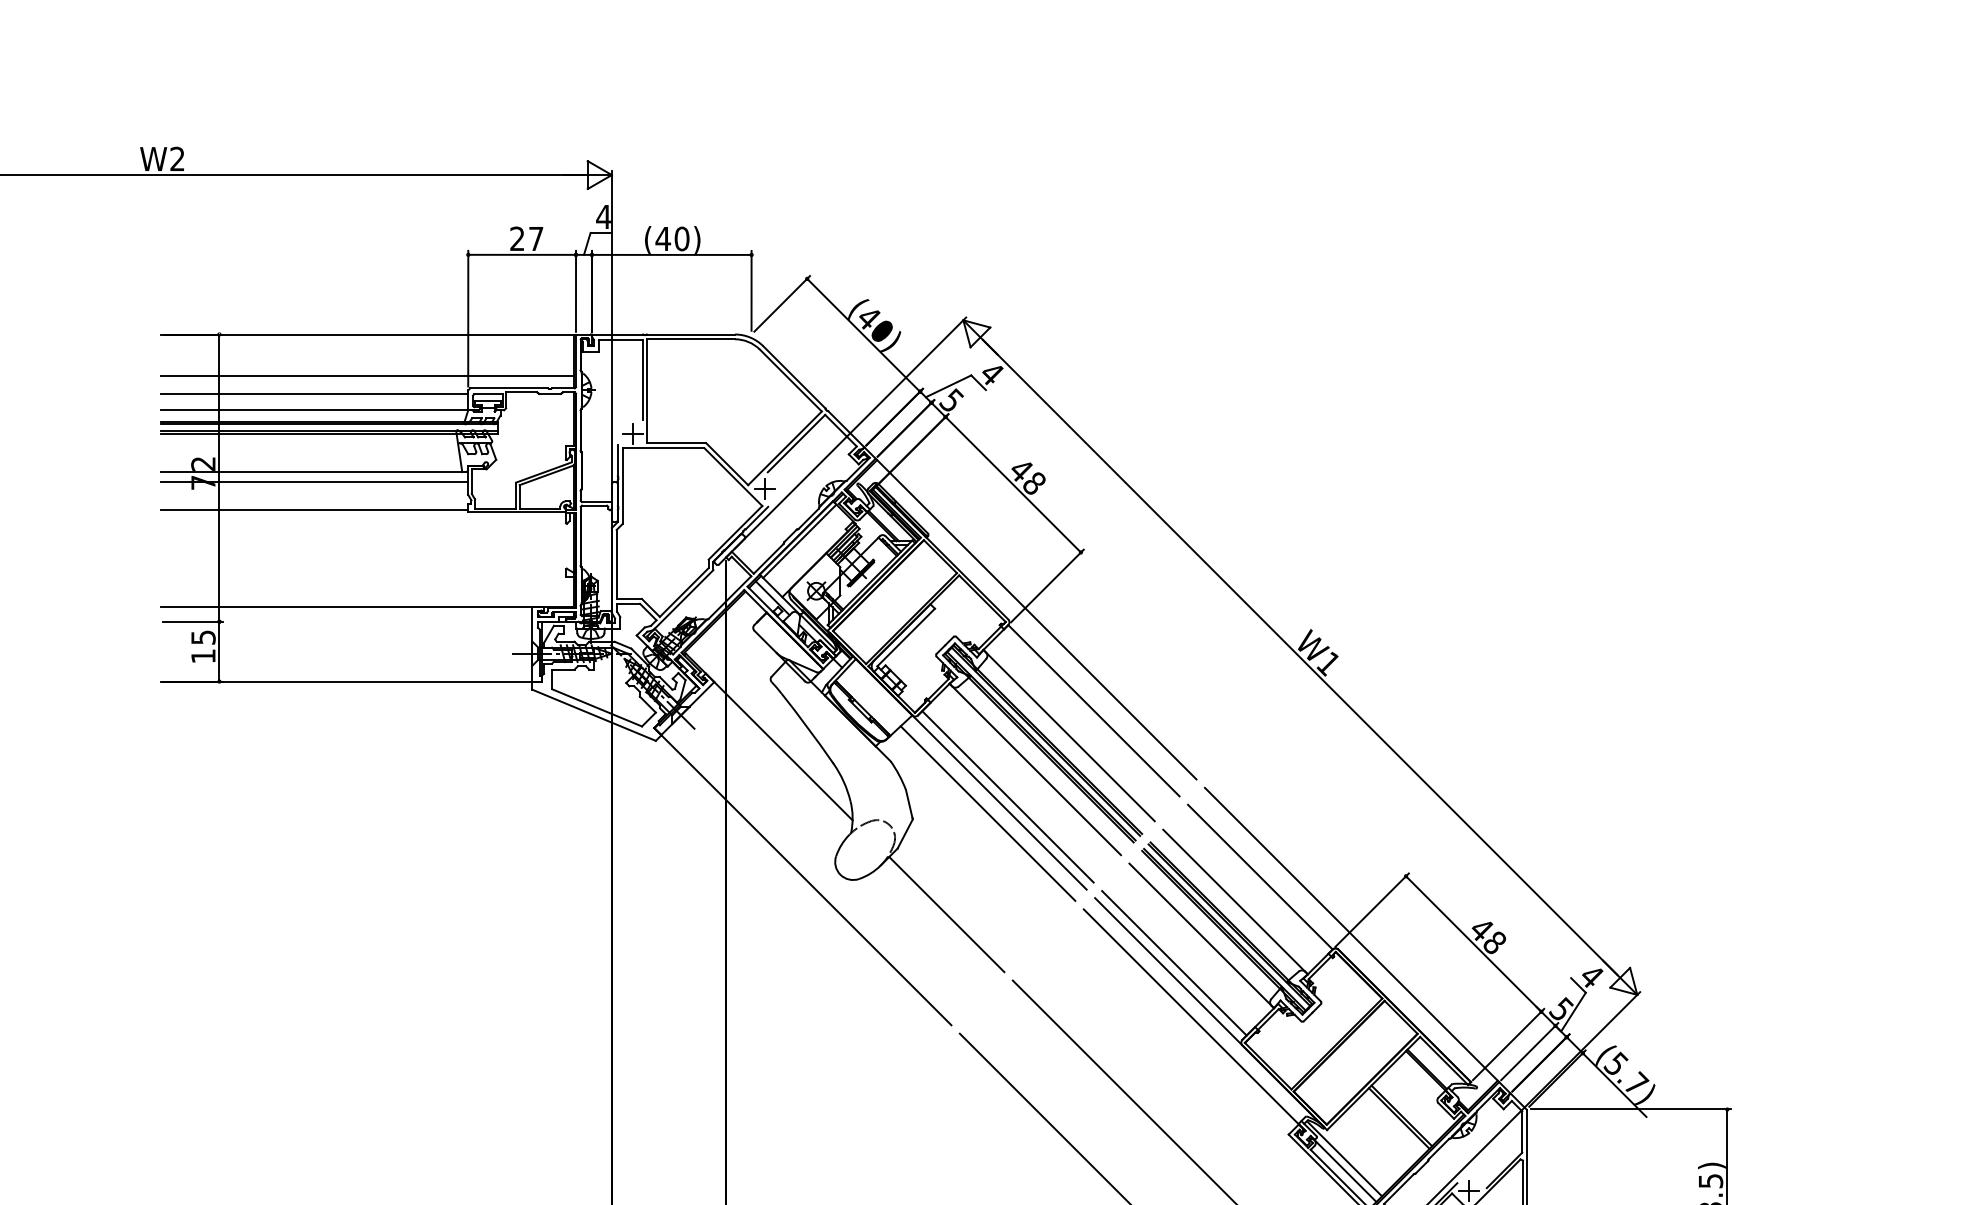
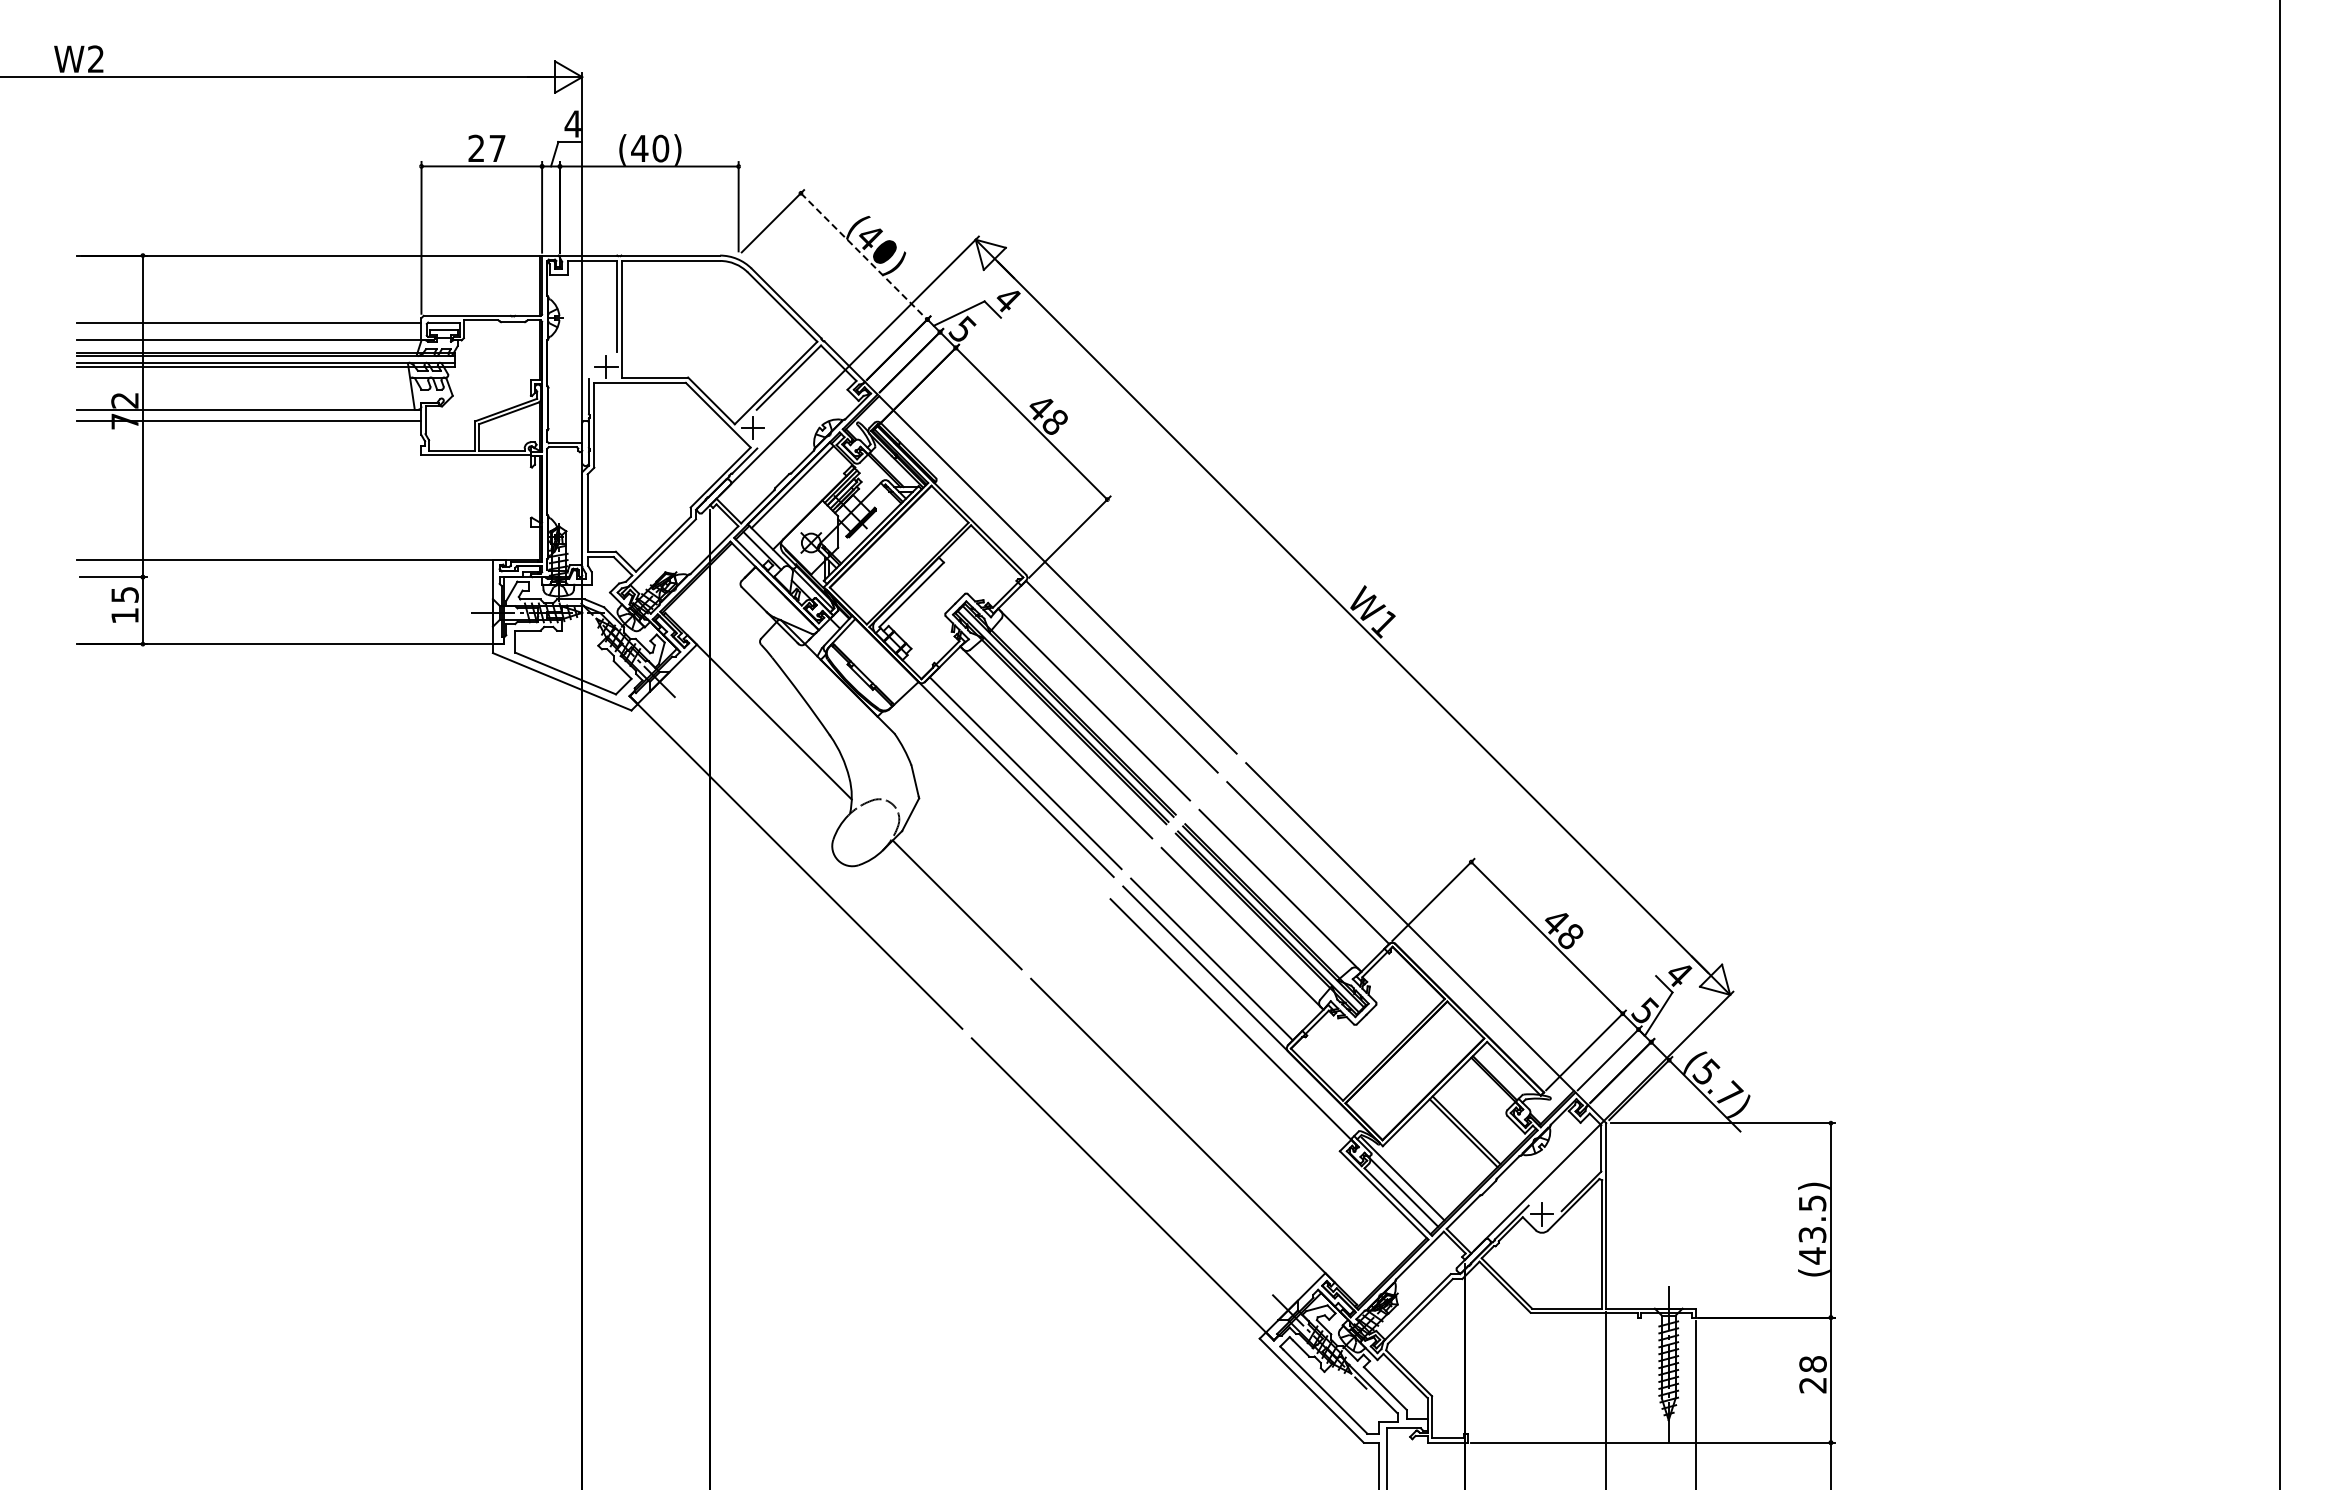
line: (864, 335) -> (864, 256), solid -> dashed
line: (367, 376) -> (308, 302), removed
line: (314, 509) -> (249, 451), removed
line: (988, 813) -> (1003, 791), removed

